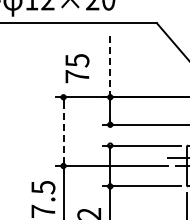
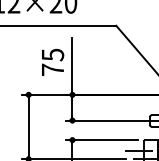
line: (110, 67) -> (72, 66), dashed -> solid
text: (77, 68) -> (53, 62), moved
line: (63, 131) -> (28, 126), dashed -> solid

